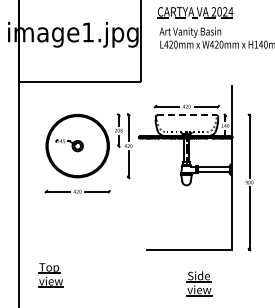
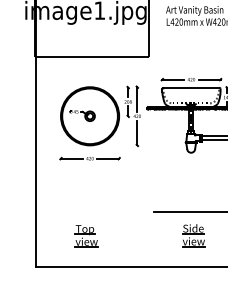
line: (187, 115) -> (192, 87), dashed -> solid
part: (50, 275) -> (86, 236), moved
part: (199, 283) -> (193, 235), moved

